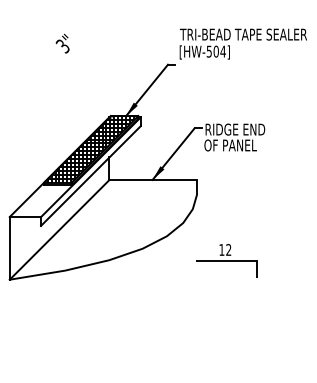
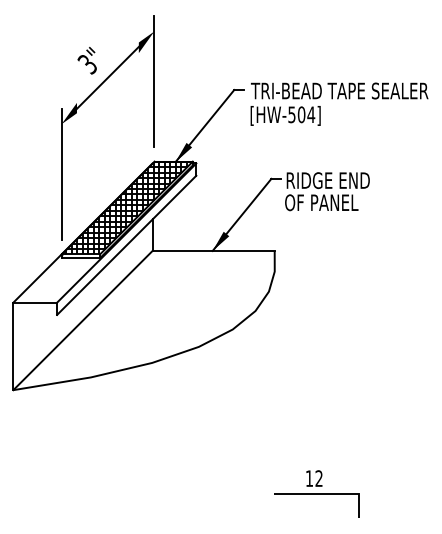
text: (243, 43) -> (339, 103), moved
part: (59, 74) -> (83, 103), added
part: (226, 260) -> (316, 493), moved

